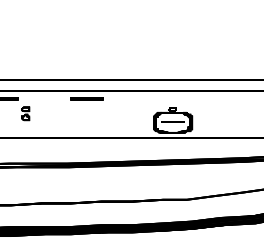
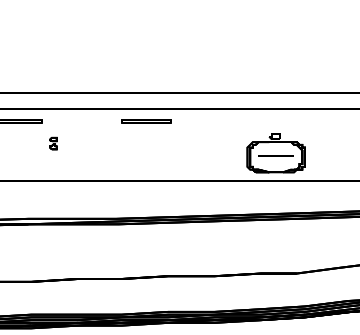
part: (25, 113) -> (53, 143), size x0.6

